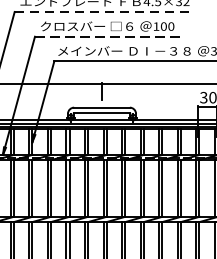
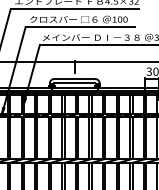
line: (101, 11) -> (74, 8), dashed -> solid
line: (109, 37) -> (80, 27), dashed -> solid

